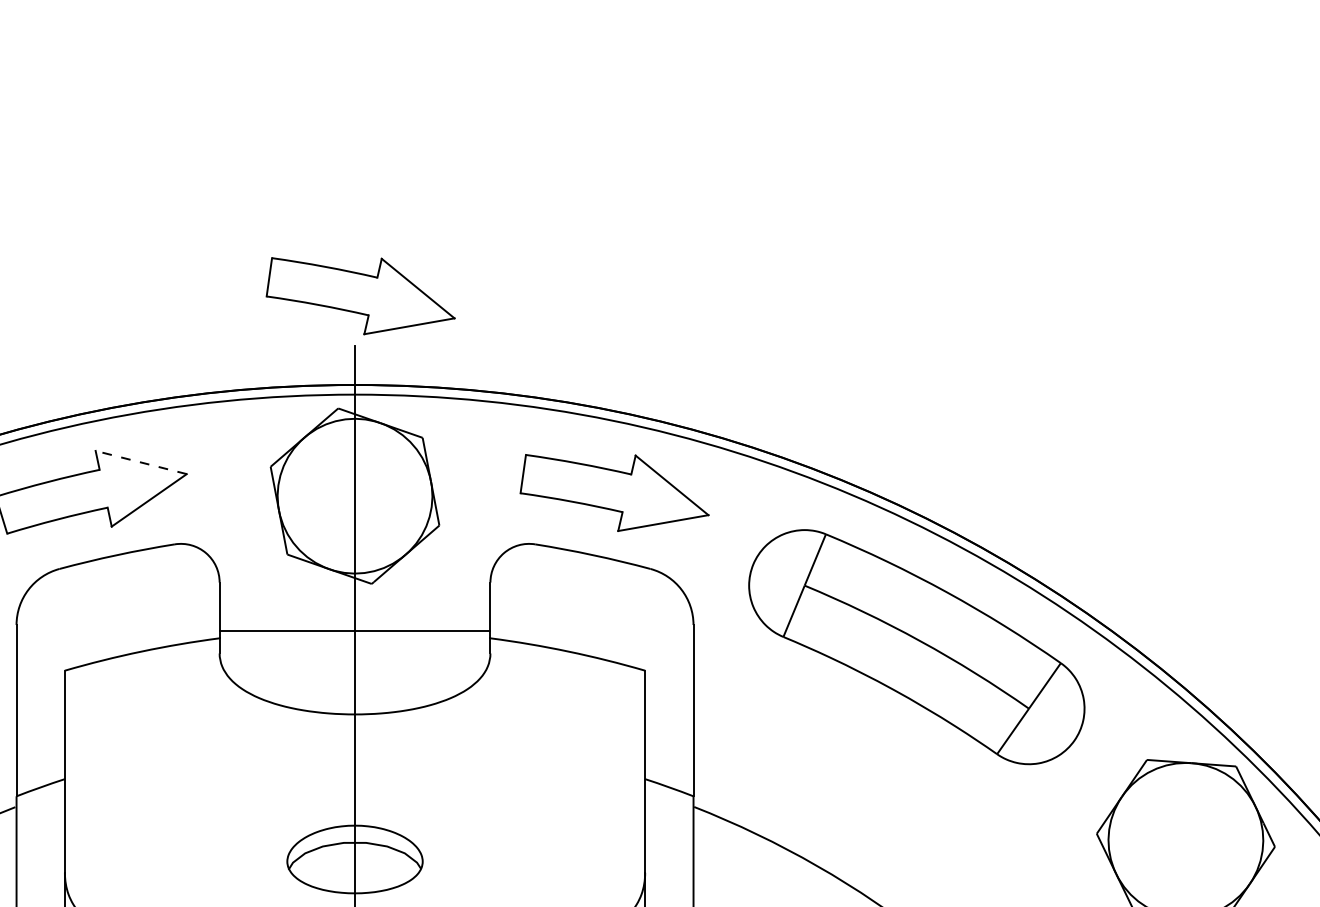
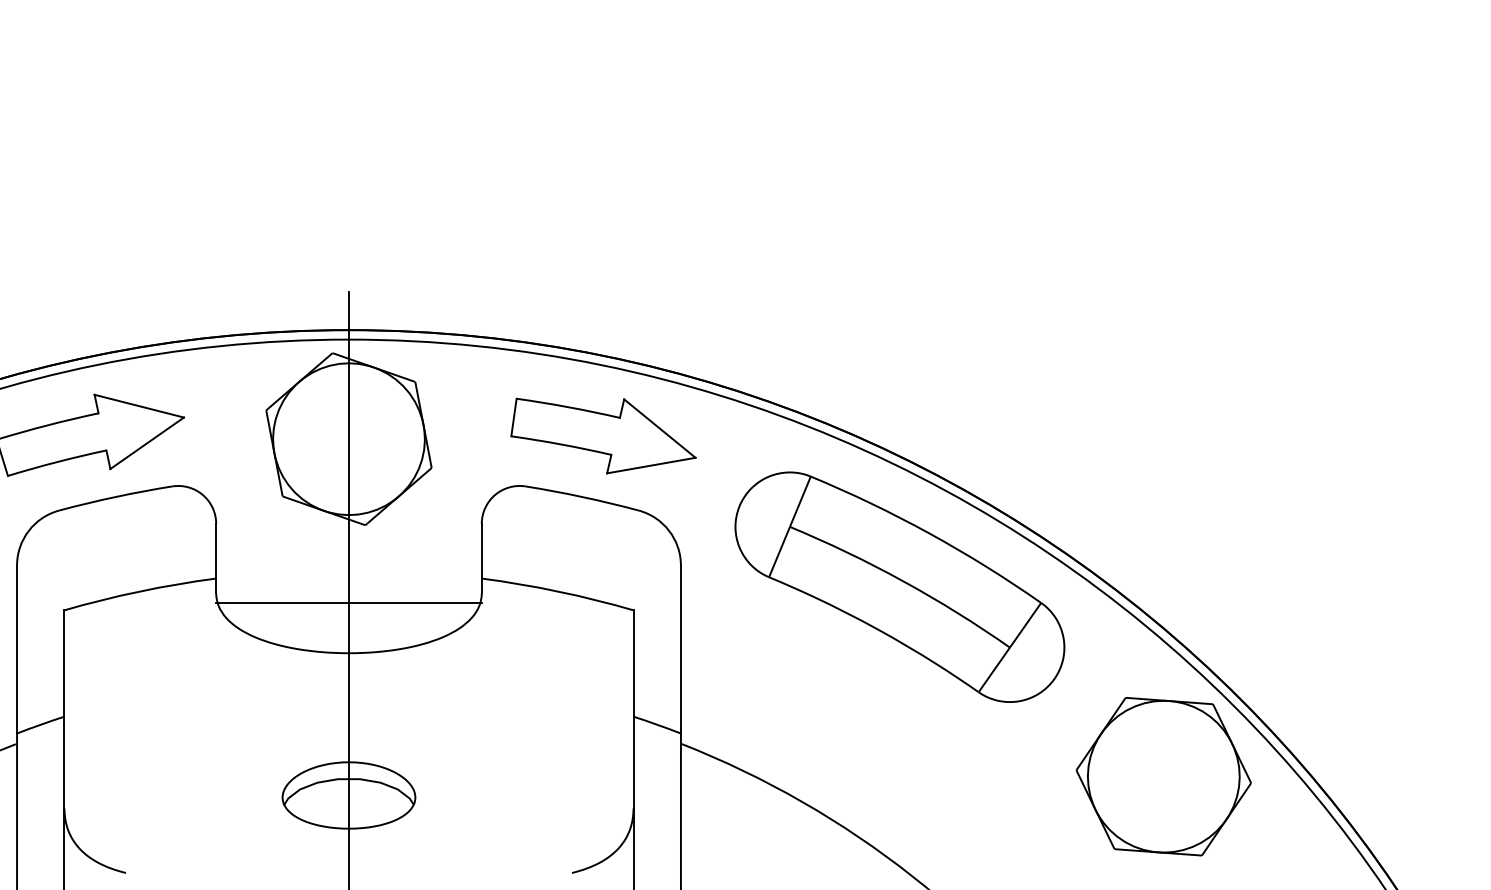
part: (360, 295) -> (354, 242), removed
line: (140, 462) -> (138, 406), dashed -> solid
line: (354, 631) -> (348, 602), moved

